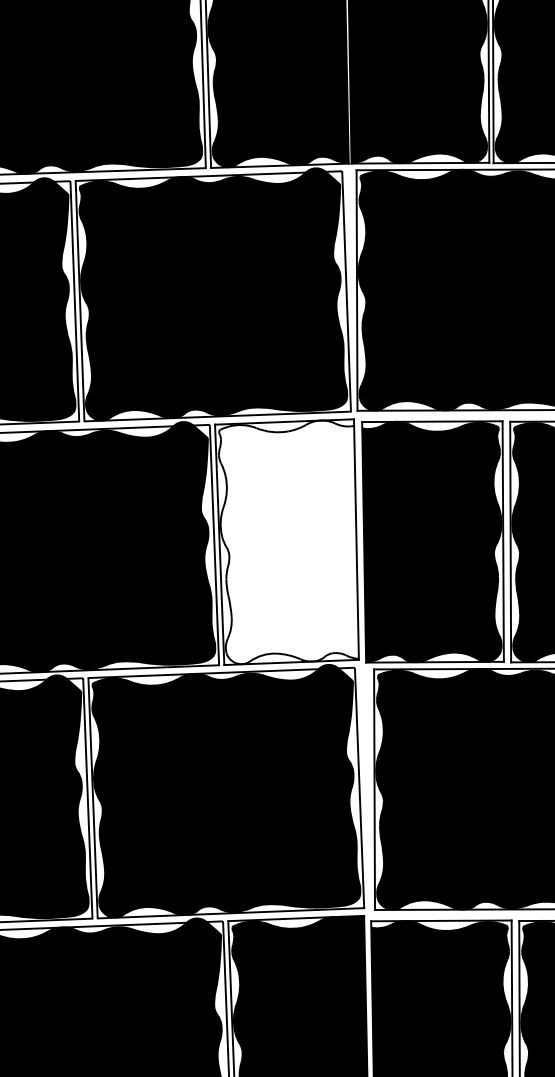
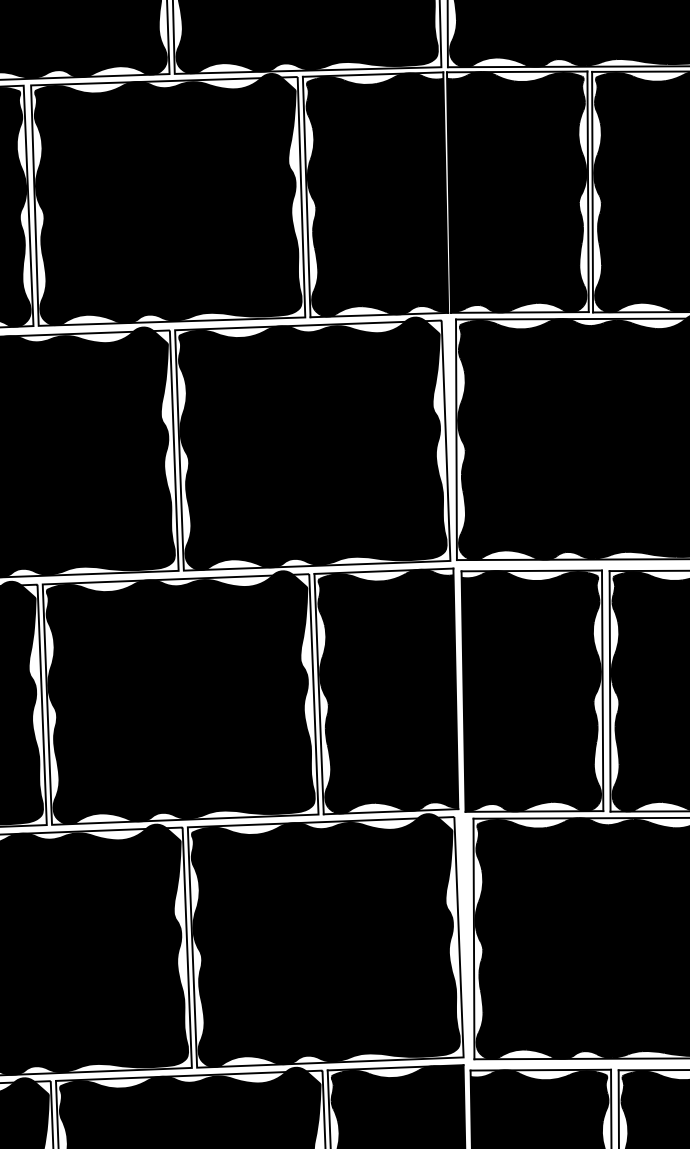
fill: (289, 542) -> (388, 691), added

